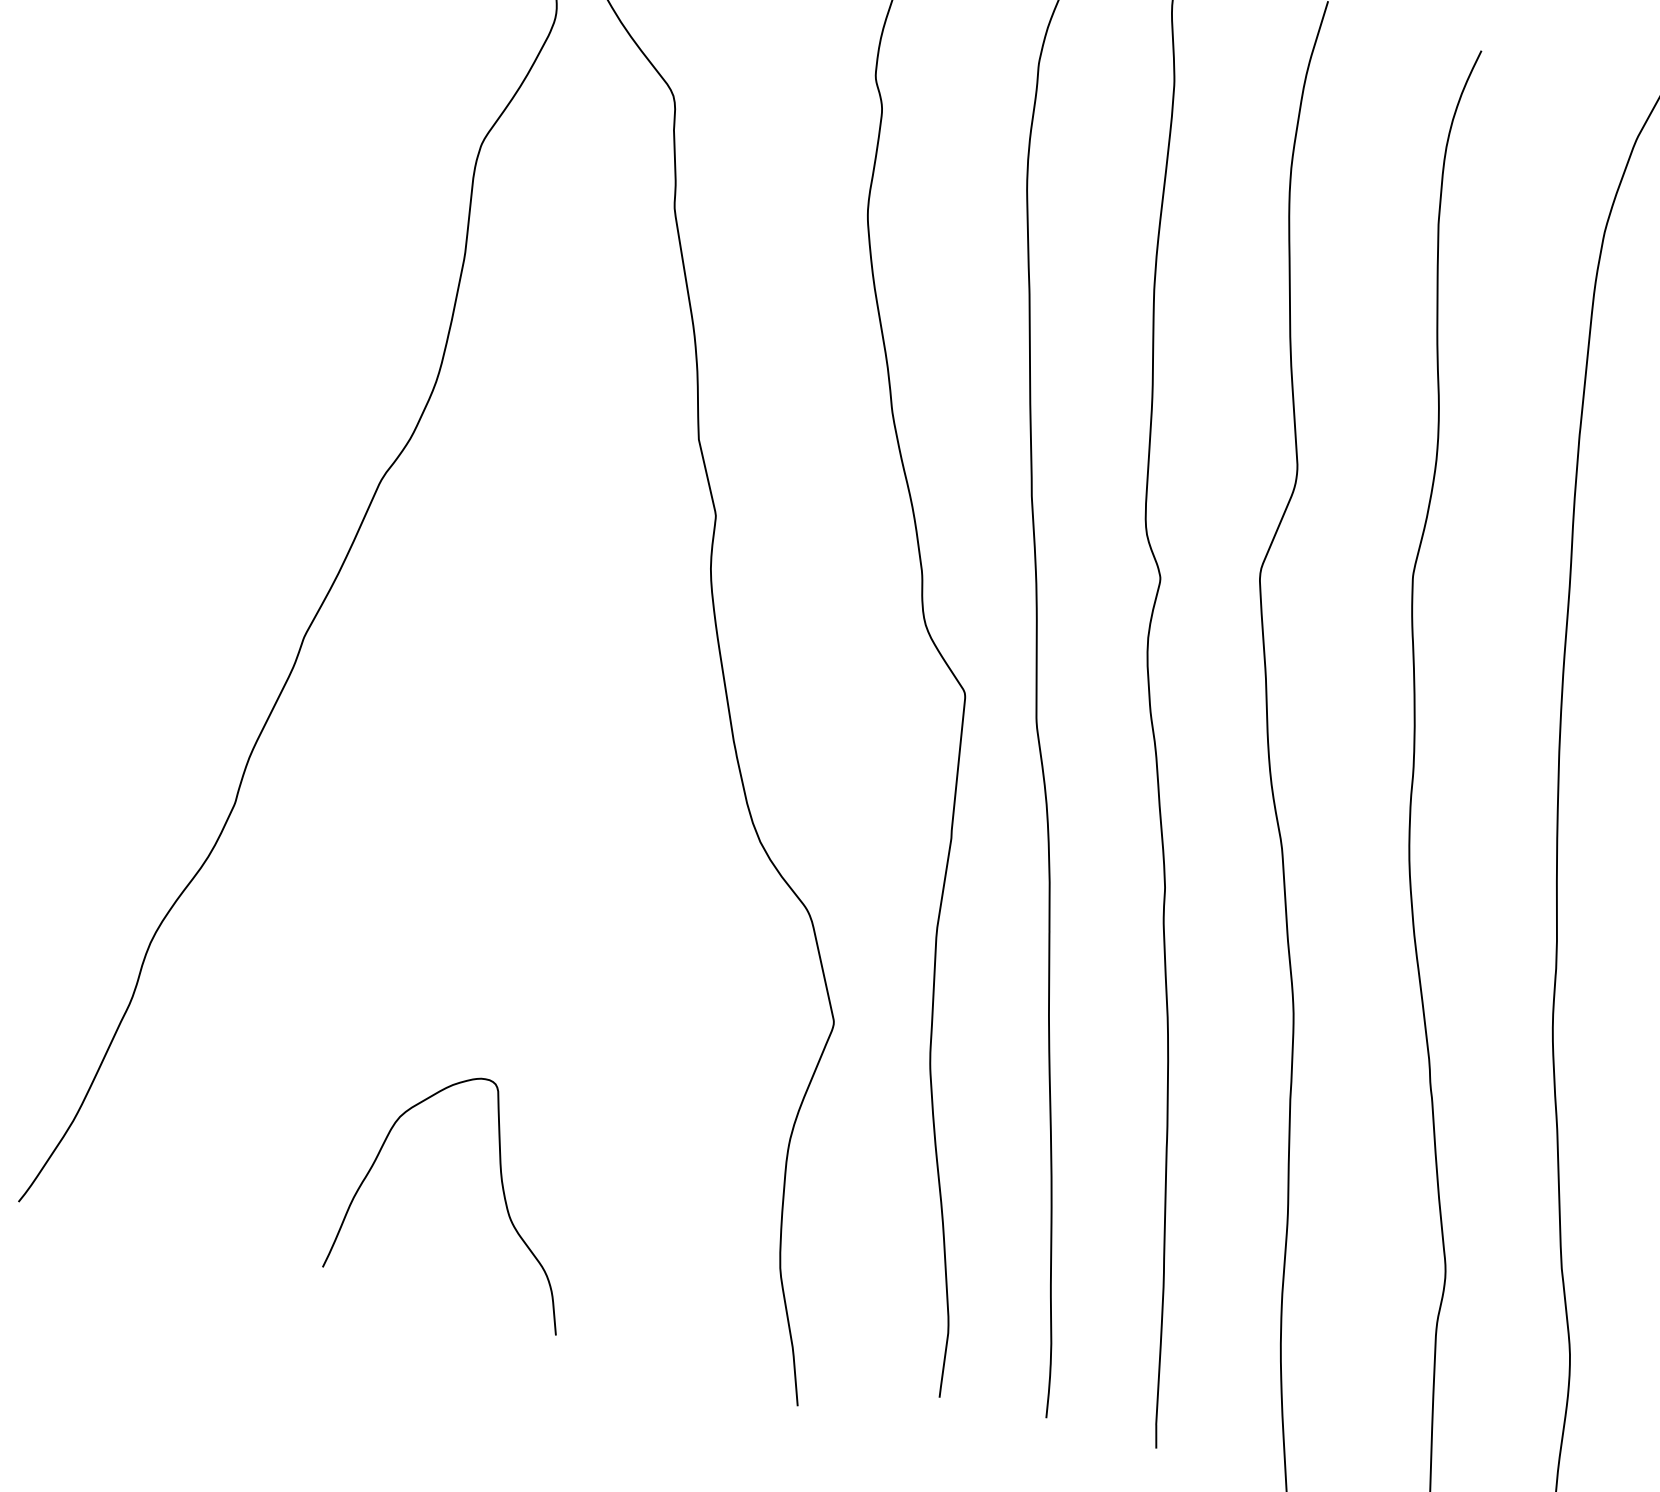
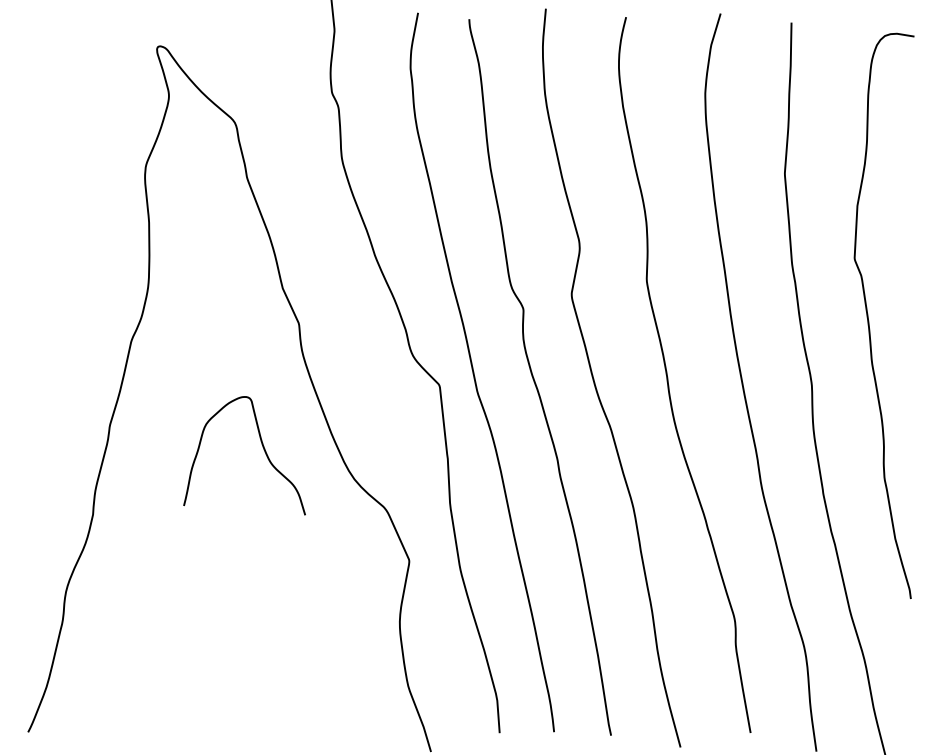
curve: (500, 1185) -> (262, 447), moved

